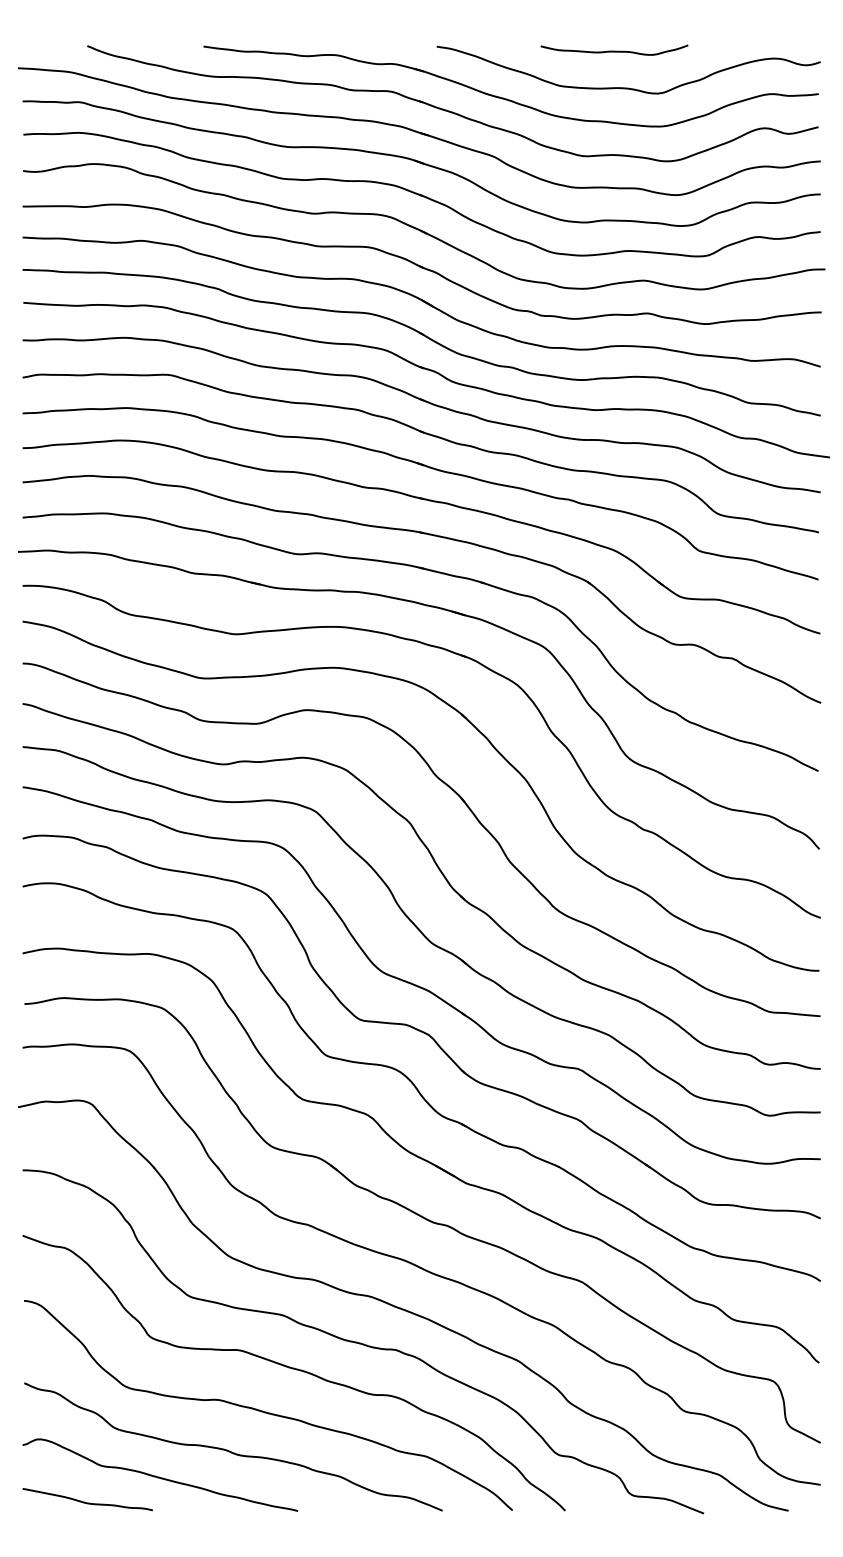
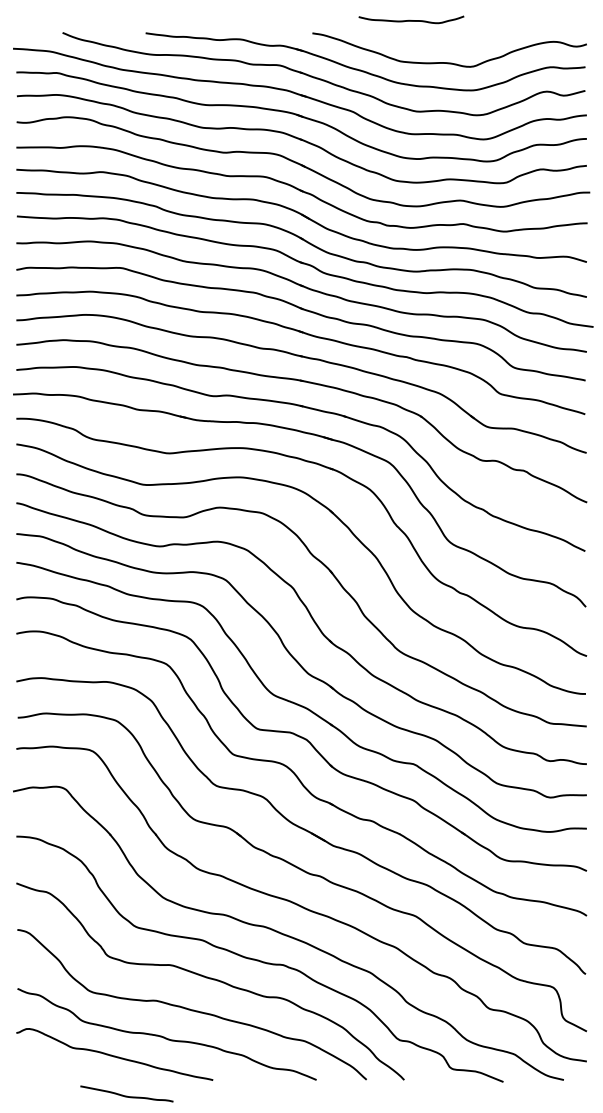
curve: (614, 51) -> (411, 20), moved
curve: (87, 1501) -> (126, 1095), moved

